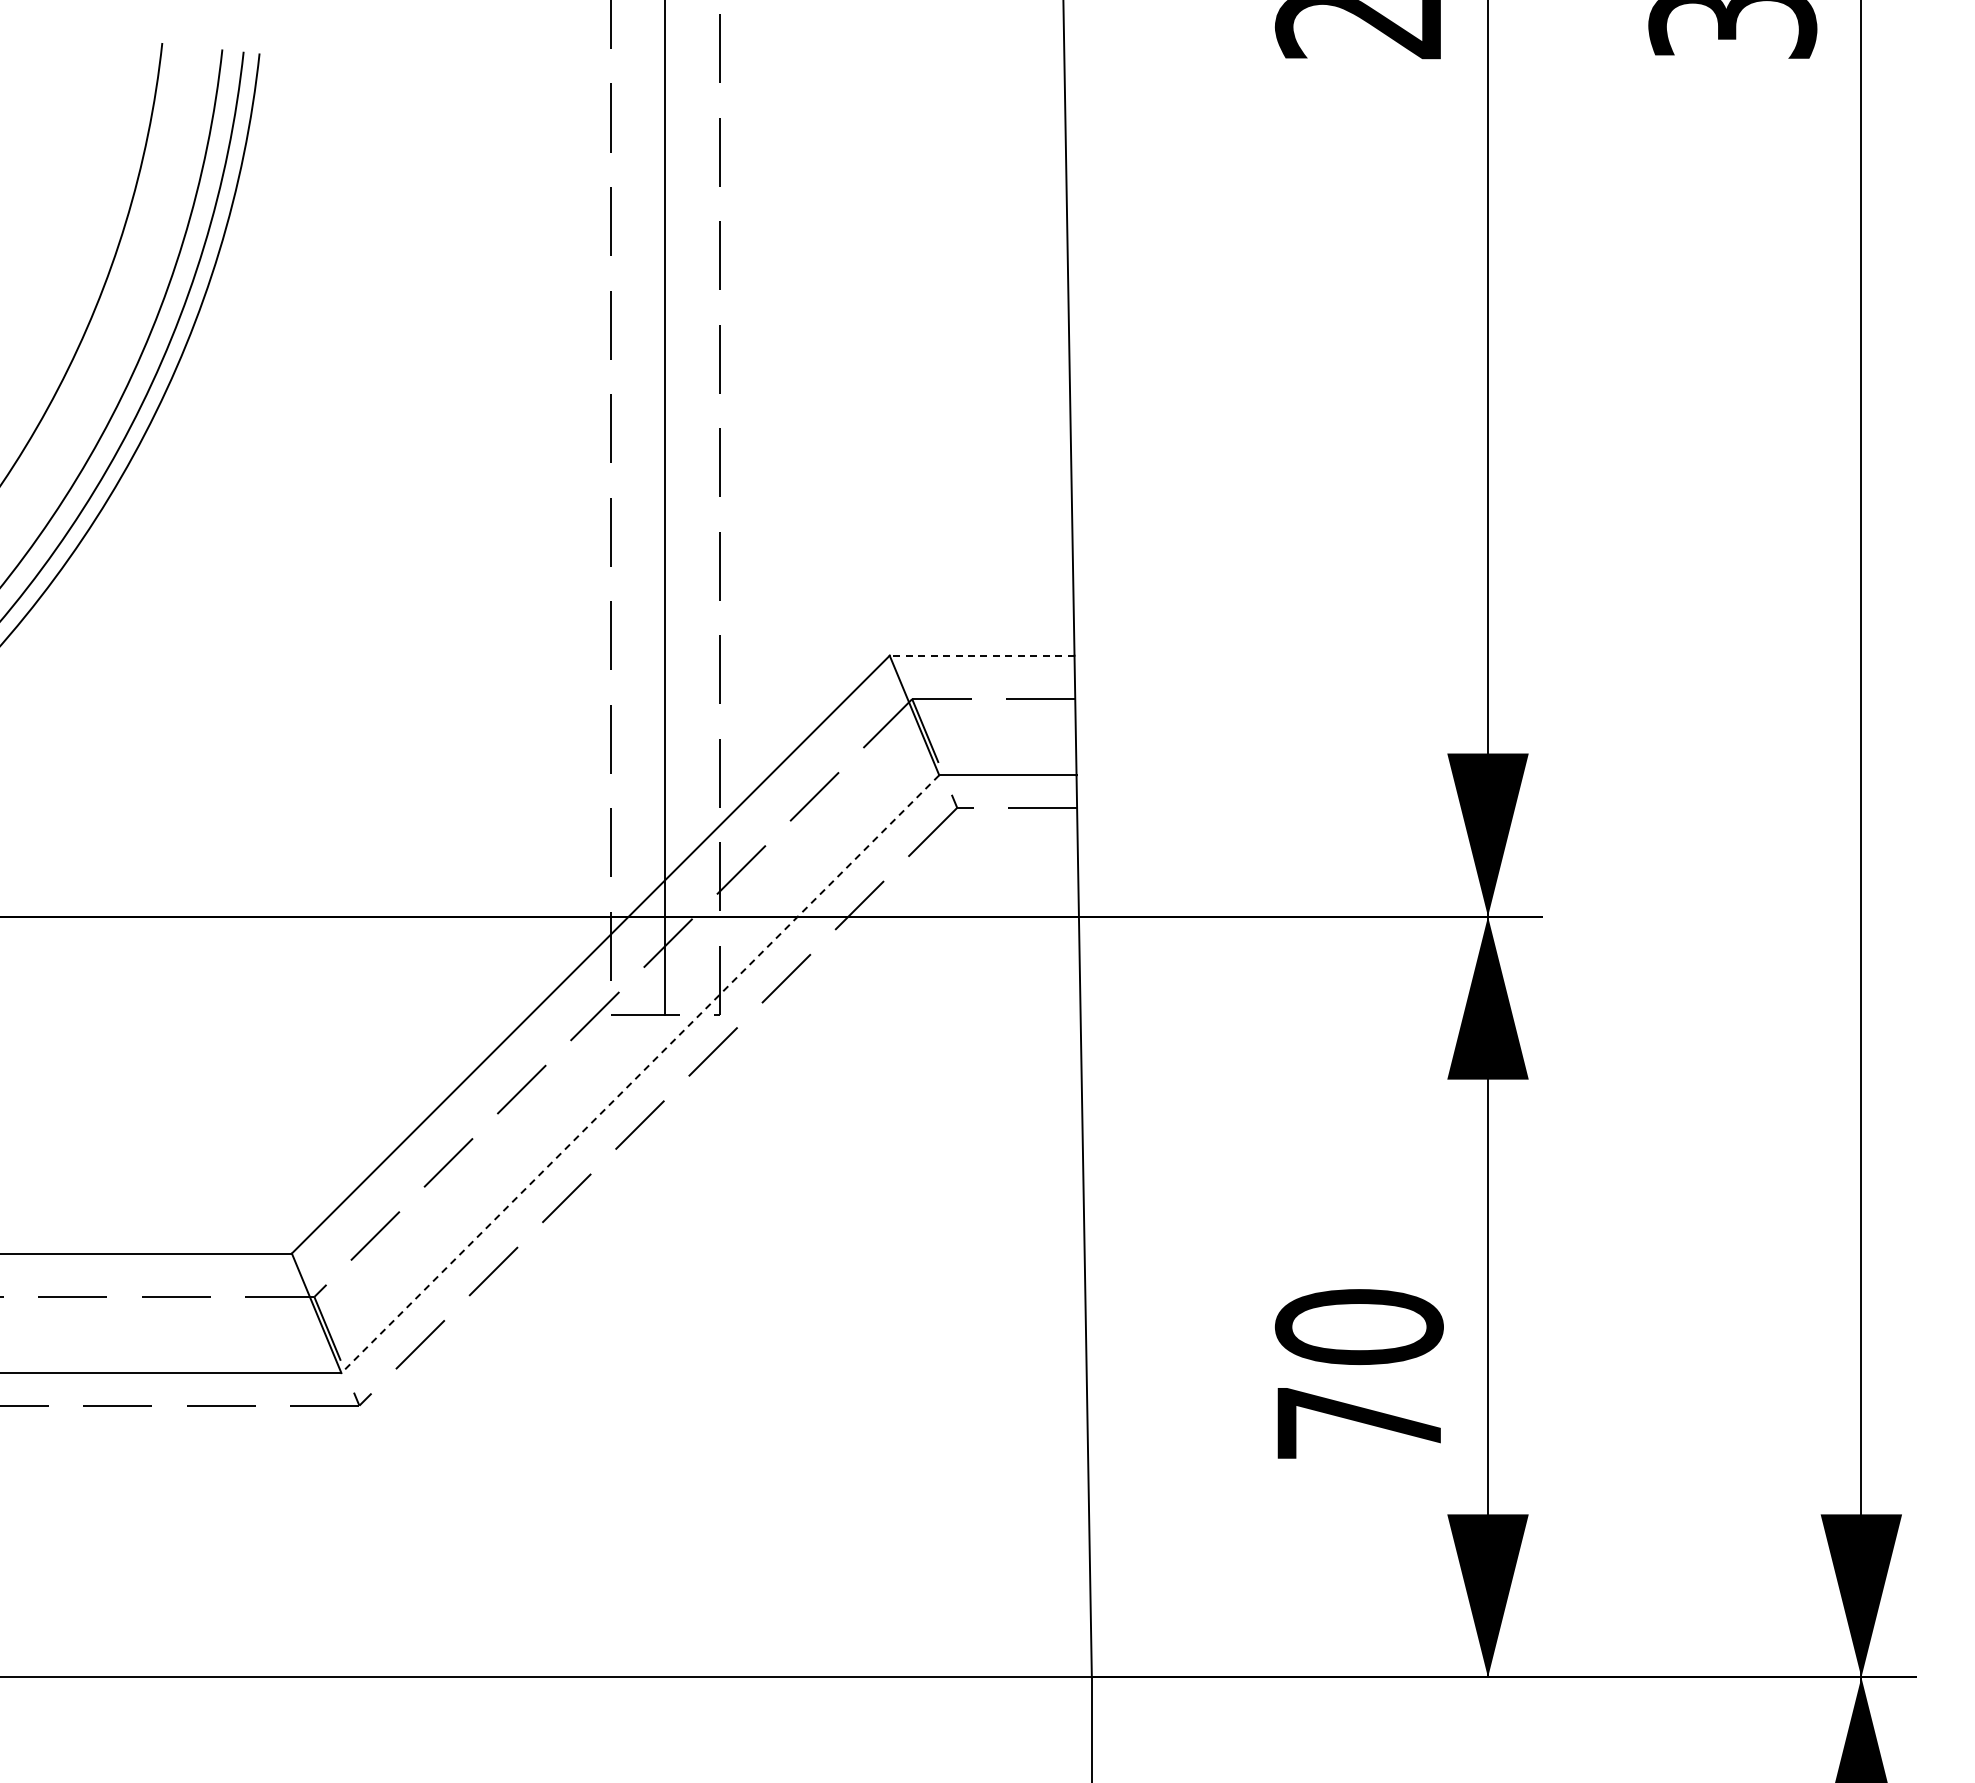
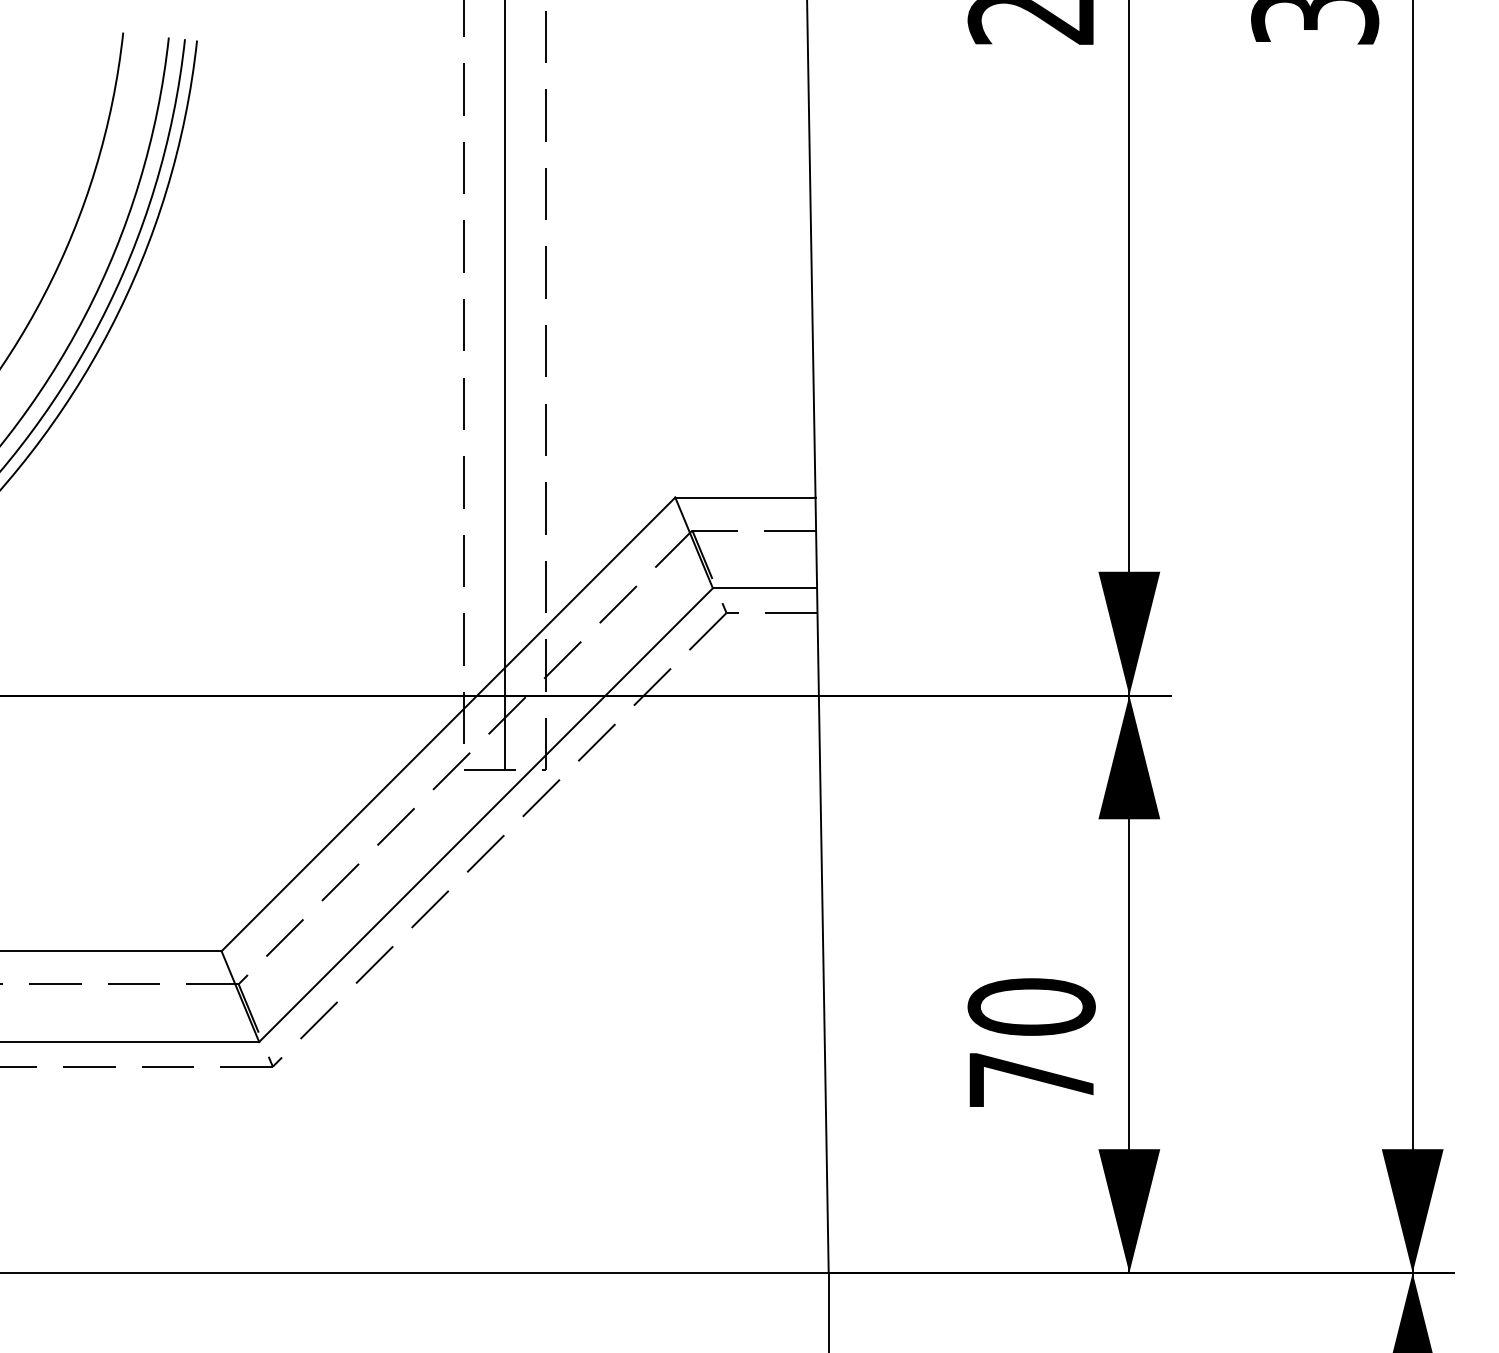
line: (981, 655) -> (744, 497), dashed -> solid
line: (640, 1074) -> (486, 815), dashed -> solid

